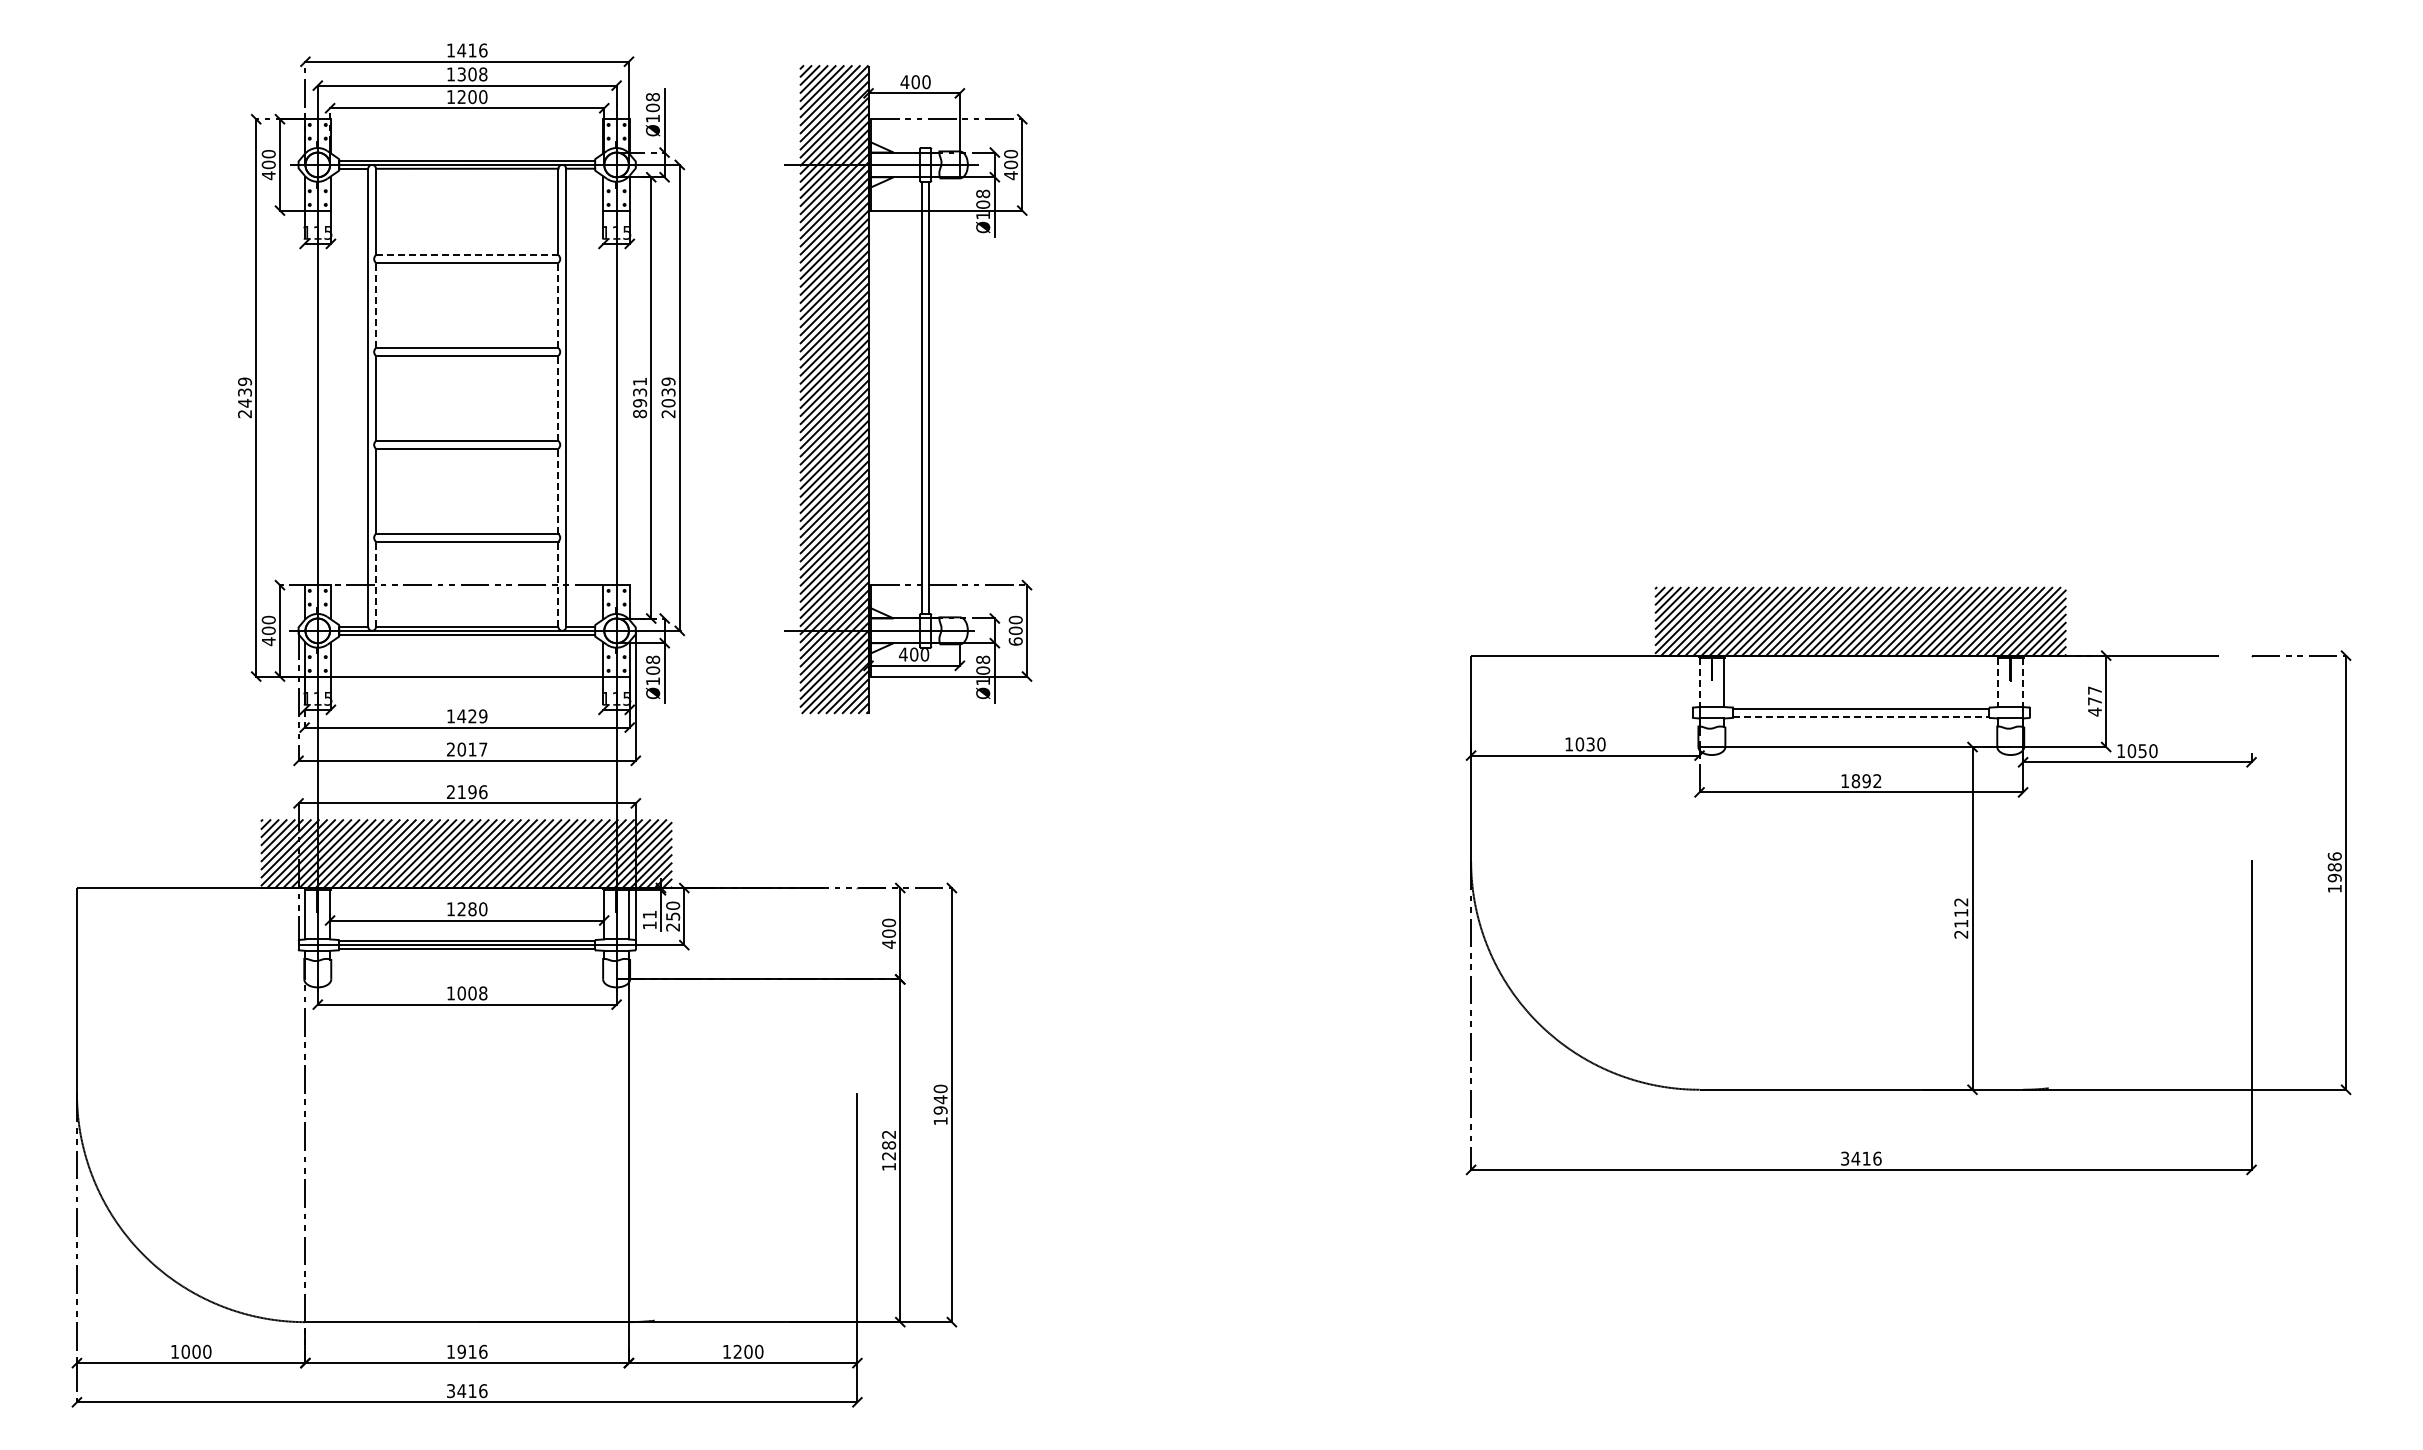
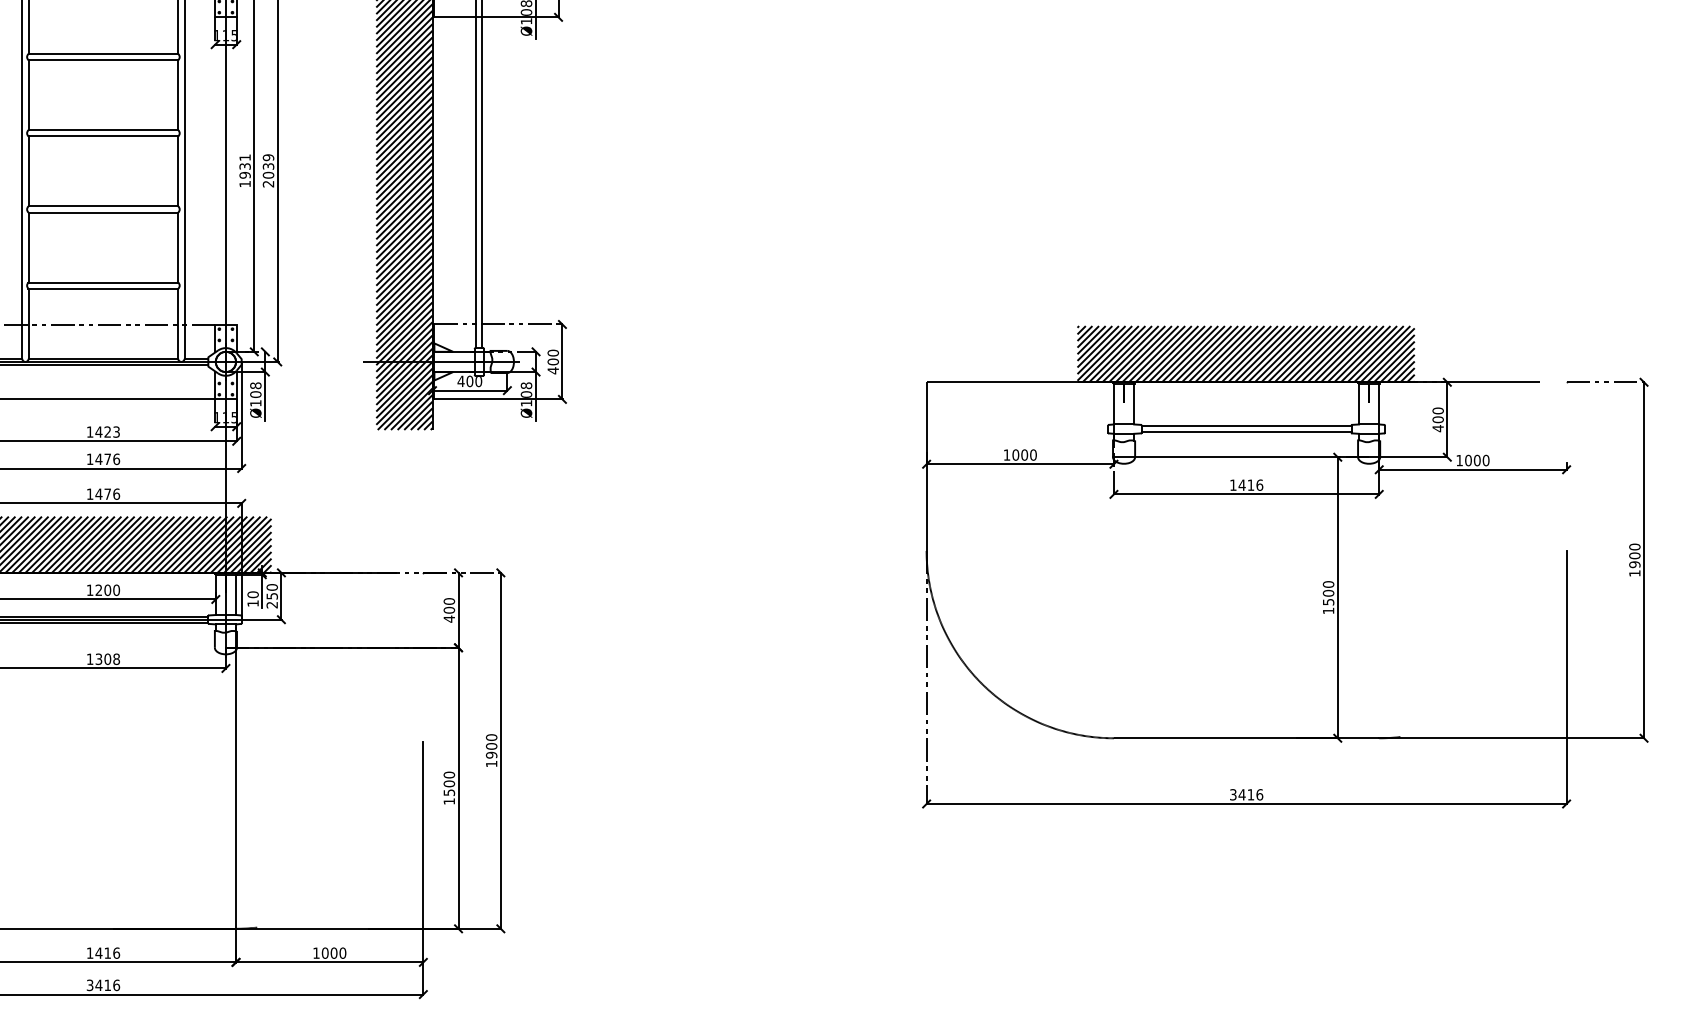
line: (467, 255) -> (103, 54), dashed -> solid
line: (375, 305) -> (28, 95), dashed -> solid
line: (558, 305) -> (178, 95), dashed -> solid
line: (558, 398) -> (178, 171), dashed -> solid
text: (640, 413) -> (245, 183), 8931 -> 1931
line: (558, 491) -> (178, 247), dashed -> solid
line: (375, 584) -> (28, 323), dashed -> solid
line: (558, 584) -> (178, 323), dashed -> solid
text: (1015, 641) -> (553, 370), 600 -> 400
line: (1699, 682) -> (1113, 404), dashed -> solid
line: (1998, 682) -> (1359, 404), dashed -> solid
line: (2023, 682) -> (1379, 404), dashed -> solid
text: (2094, 695) -> (1437, 414), 477 -> 400
text: (483, 716) -> (116, 432), 1429 -> 1423
line: (1861, 716) -> (1246, 432), dashed -> solid
text: (1590, 744) -> (1024, 455), 1030 -> 1000
text: (467, 749) -> (103, 459), 2017 -> 1476
text: (2142, 751) -> (1477, 460), 1050 -> 1000
text: (1866, 781) -> (1250, 485), 1892 -> 1416
text: (461, 792) -> (98, 494), 2196 -> 1476
text: (2334, 861) -> (1634, 551), 1986 -> 1900
text: (472, 908) -> (107, 589), 1280 -> 1200
text: (649, 914) -> (252, 594), 11 -> 10
text: (1961, 918) -> (1328, 597), 2112 -> 1500
text: (461, 993) -> (98, 659), 1008 -> 1308
text: (940, 1099) -> (491, 746), 1940 -> 1900
text: (889, 1145) -> (449, 783), 1282 -> 1500
text: (461, 1351) -> (98, 952), 1916 -> 1416
text: (737, 1351) -> (325, 952), 1200 -> 1000

